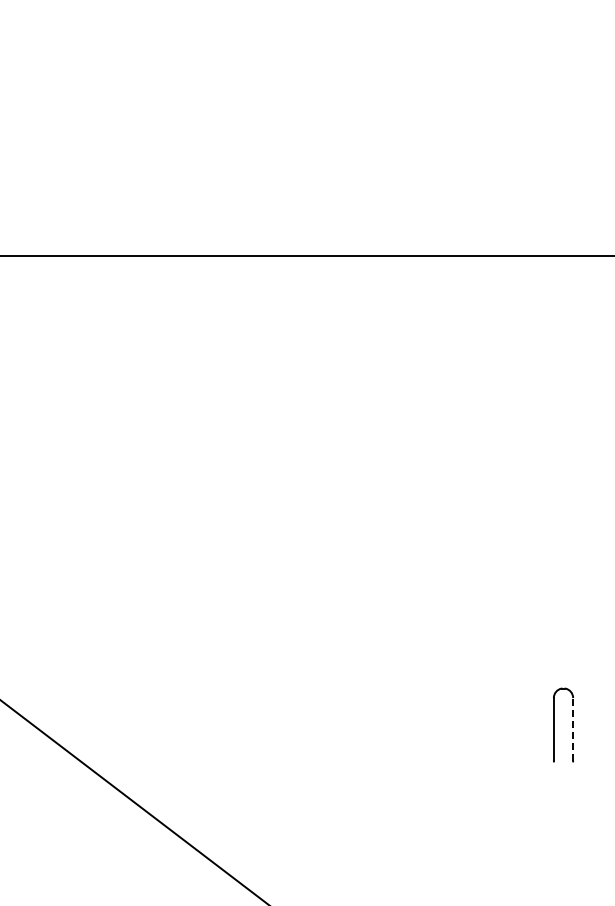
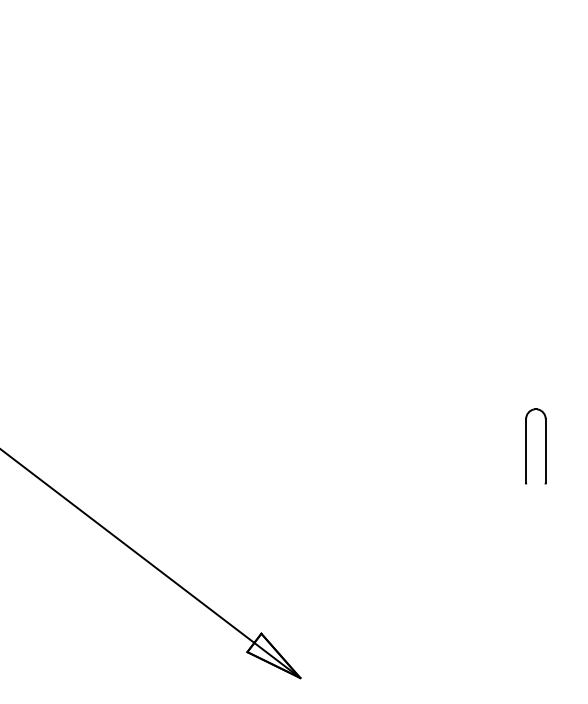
line: (573, 728) -> (546, 450), dashed -> solid

